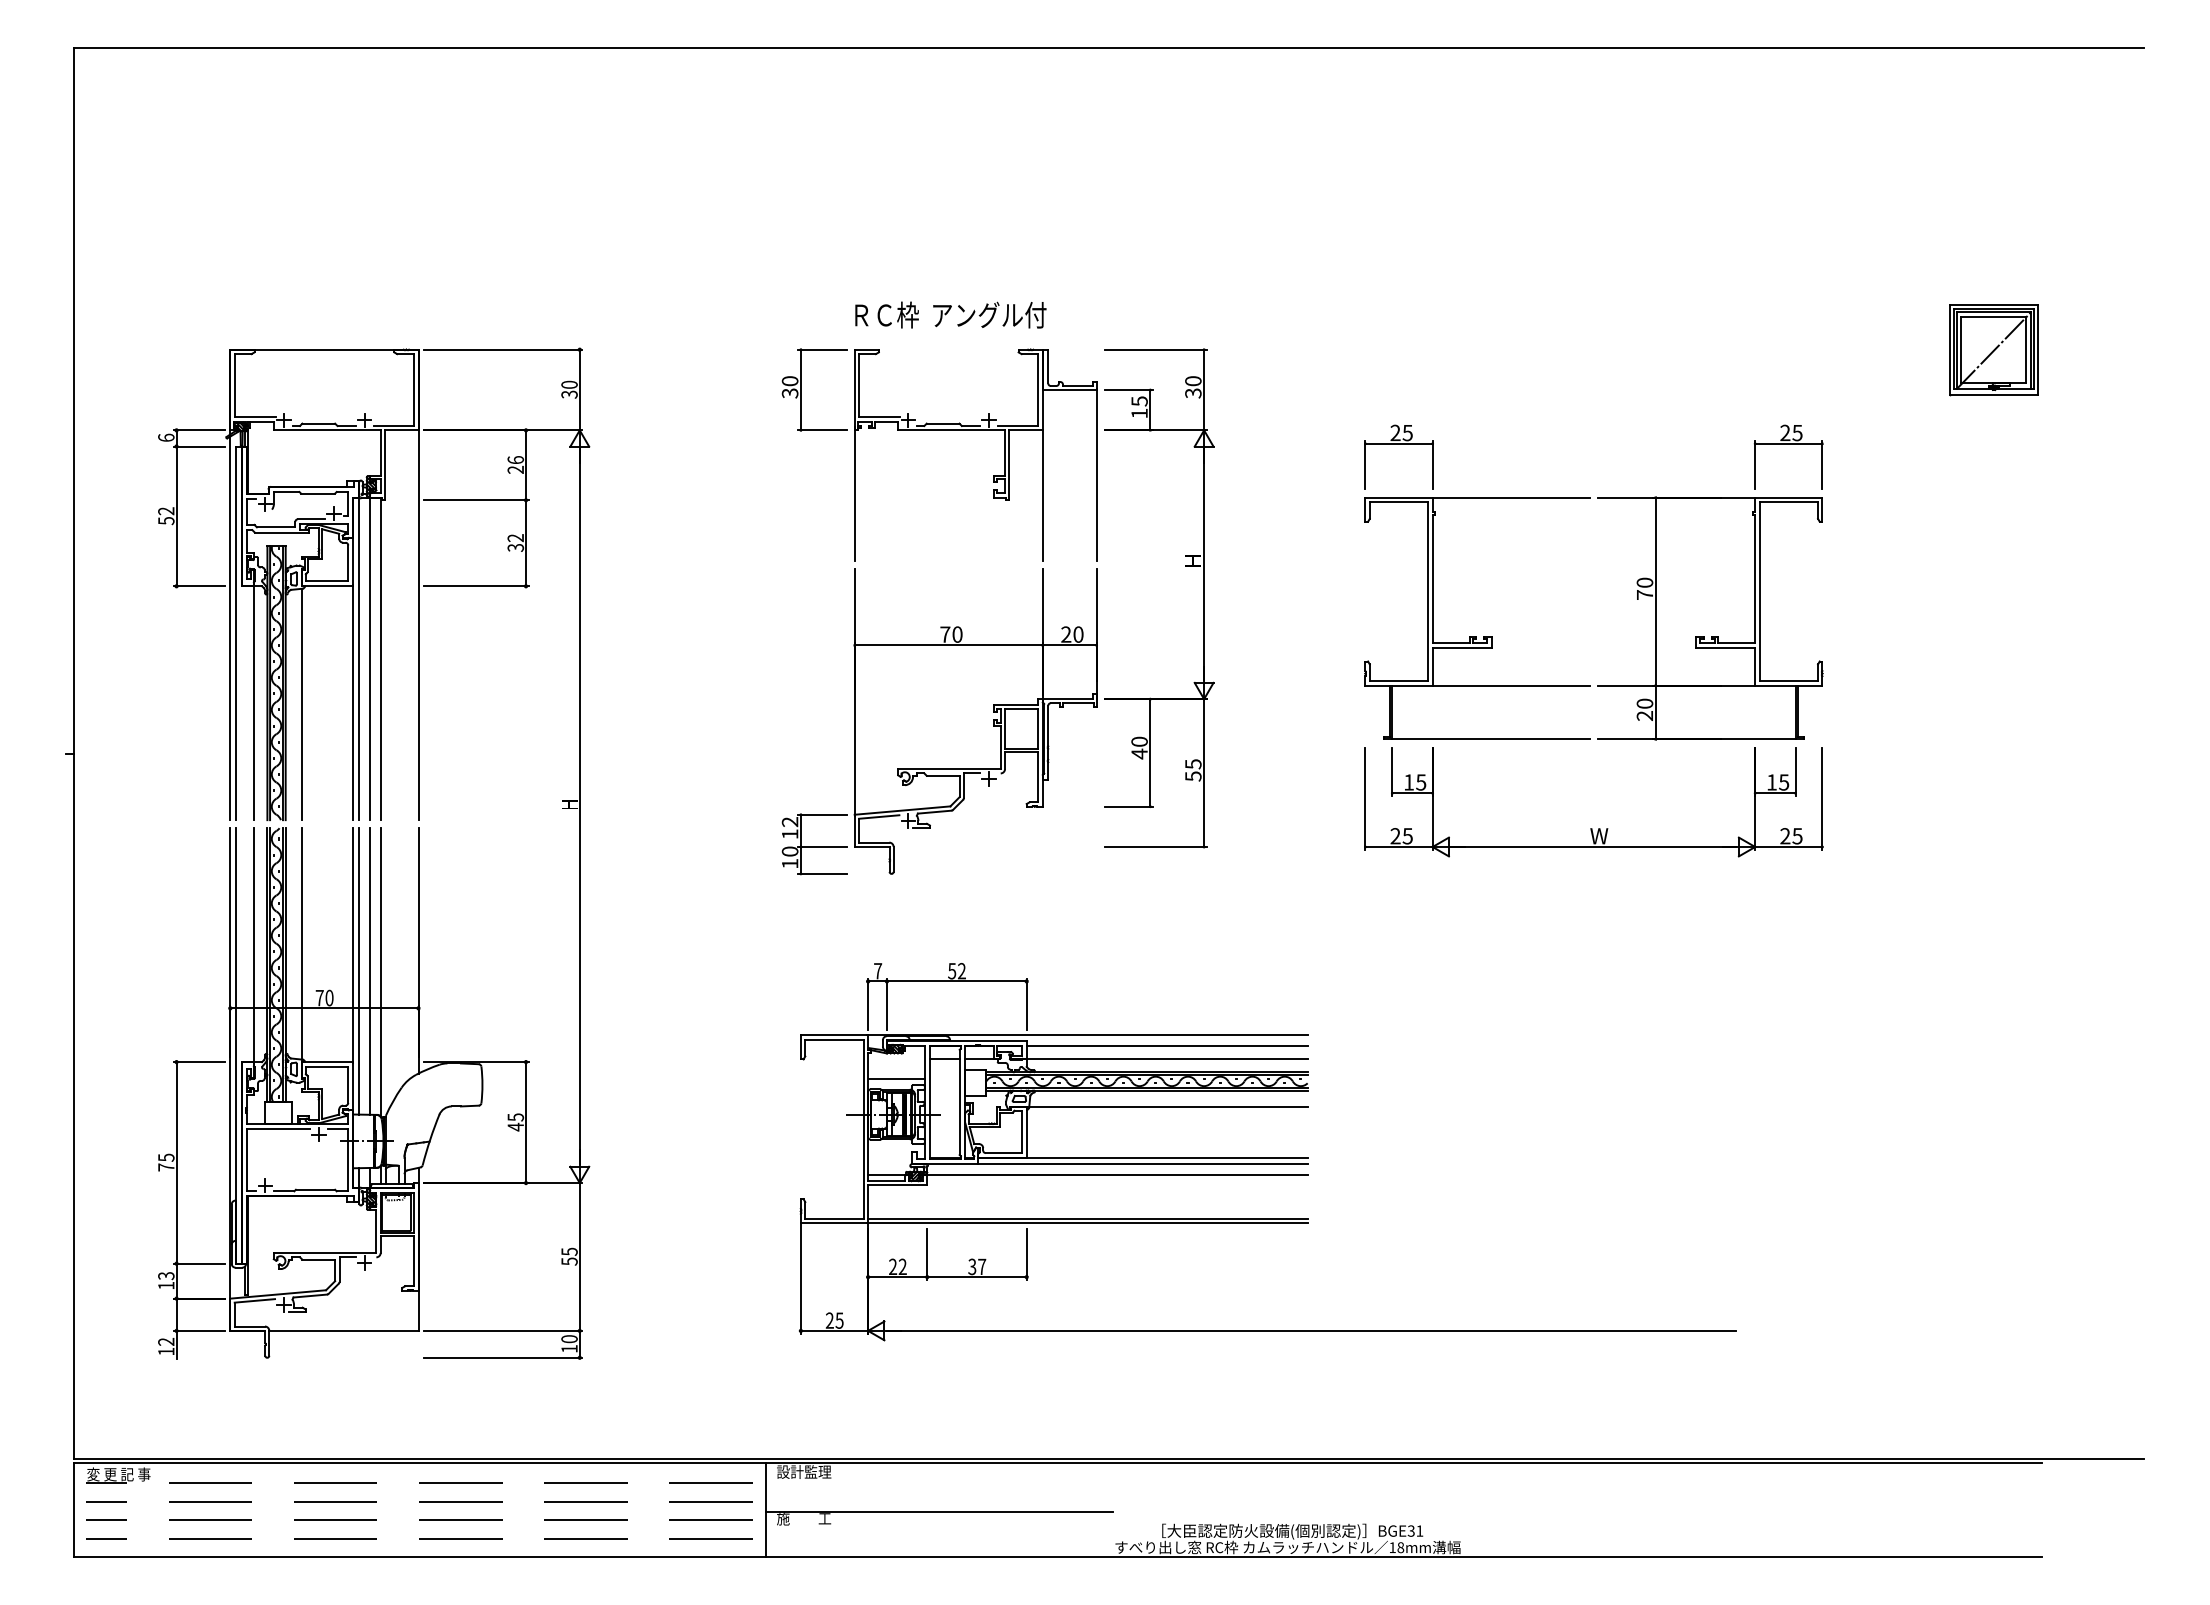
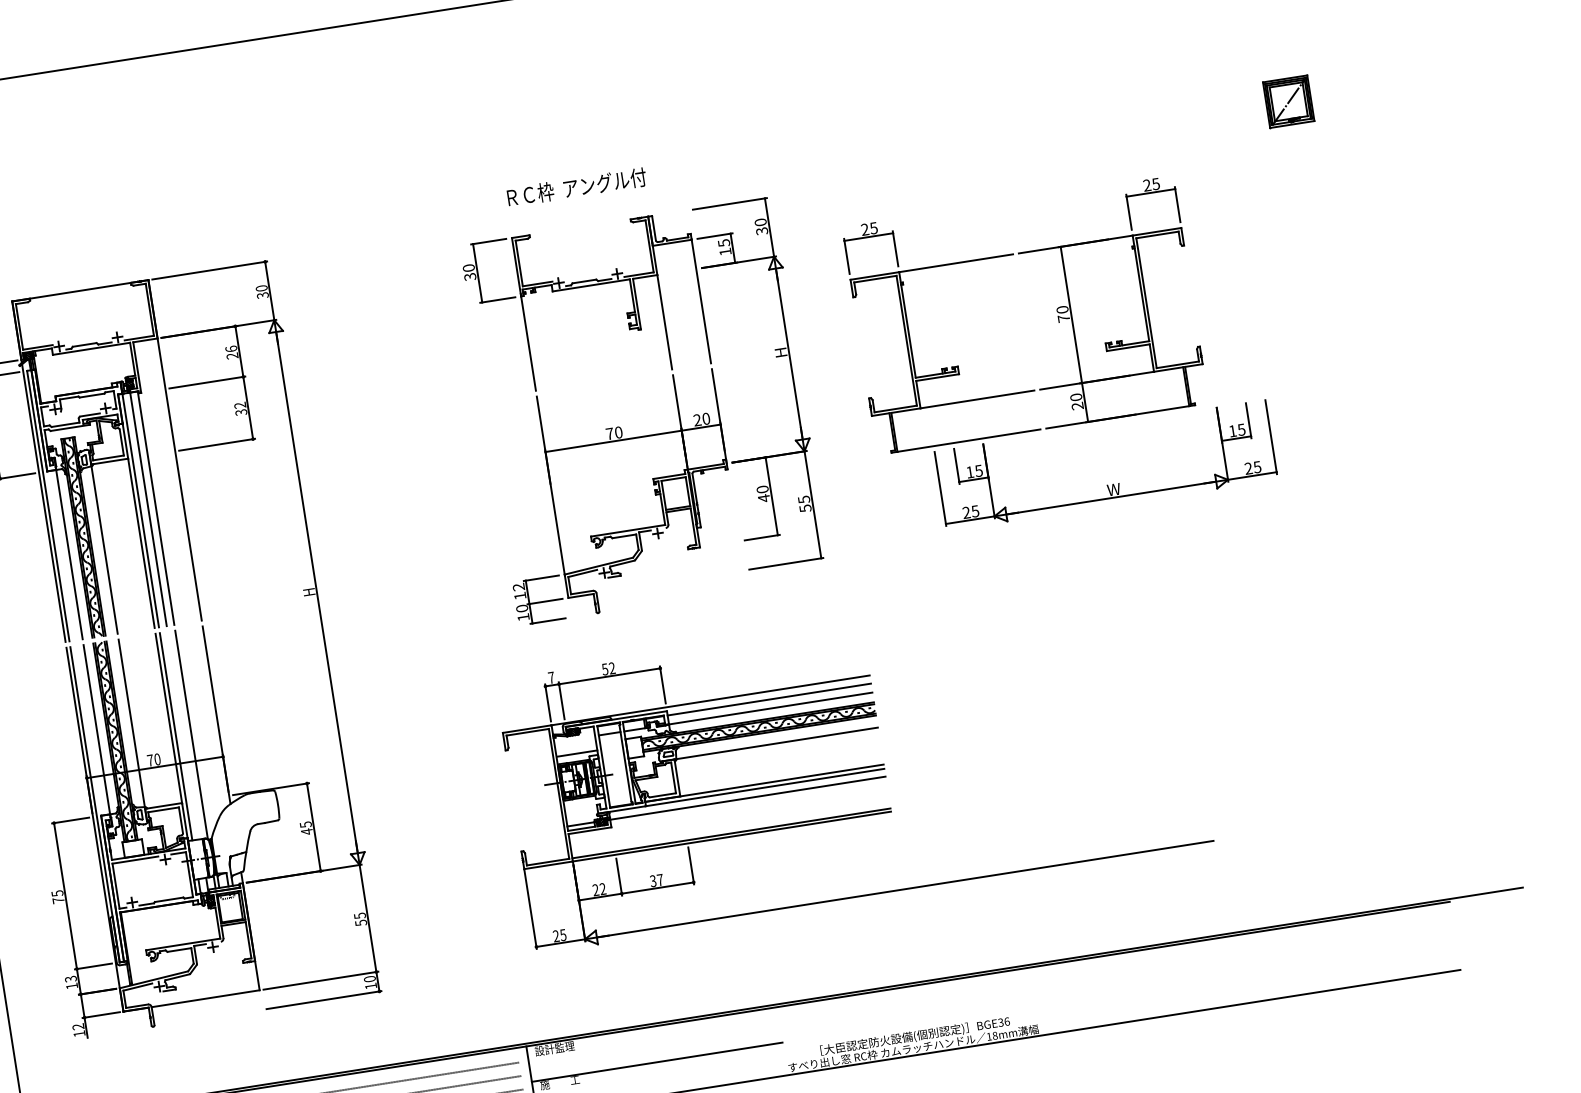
text: (950, 314) -> (576, 186), moved
part: (1993, 350) -> (1288, 102), size x0.7
part: (997, 644) -> (648, 435), moved
part: (1592, 828) -> (1108, 484), moved
line: (370, 971) -> (184, 735), removed
text: (1419, 1530) -> (1006, 1021), BGE31 -> BGE36

